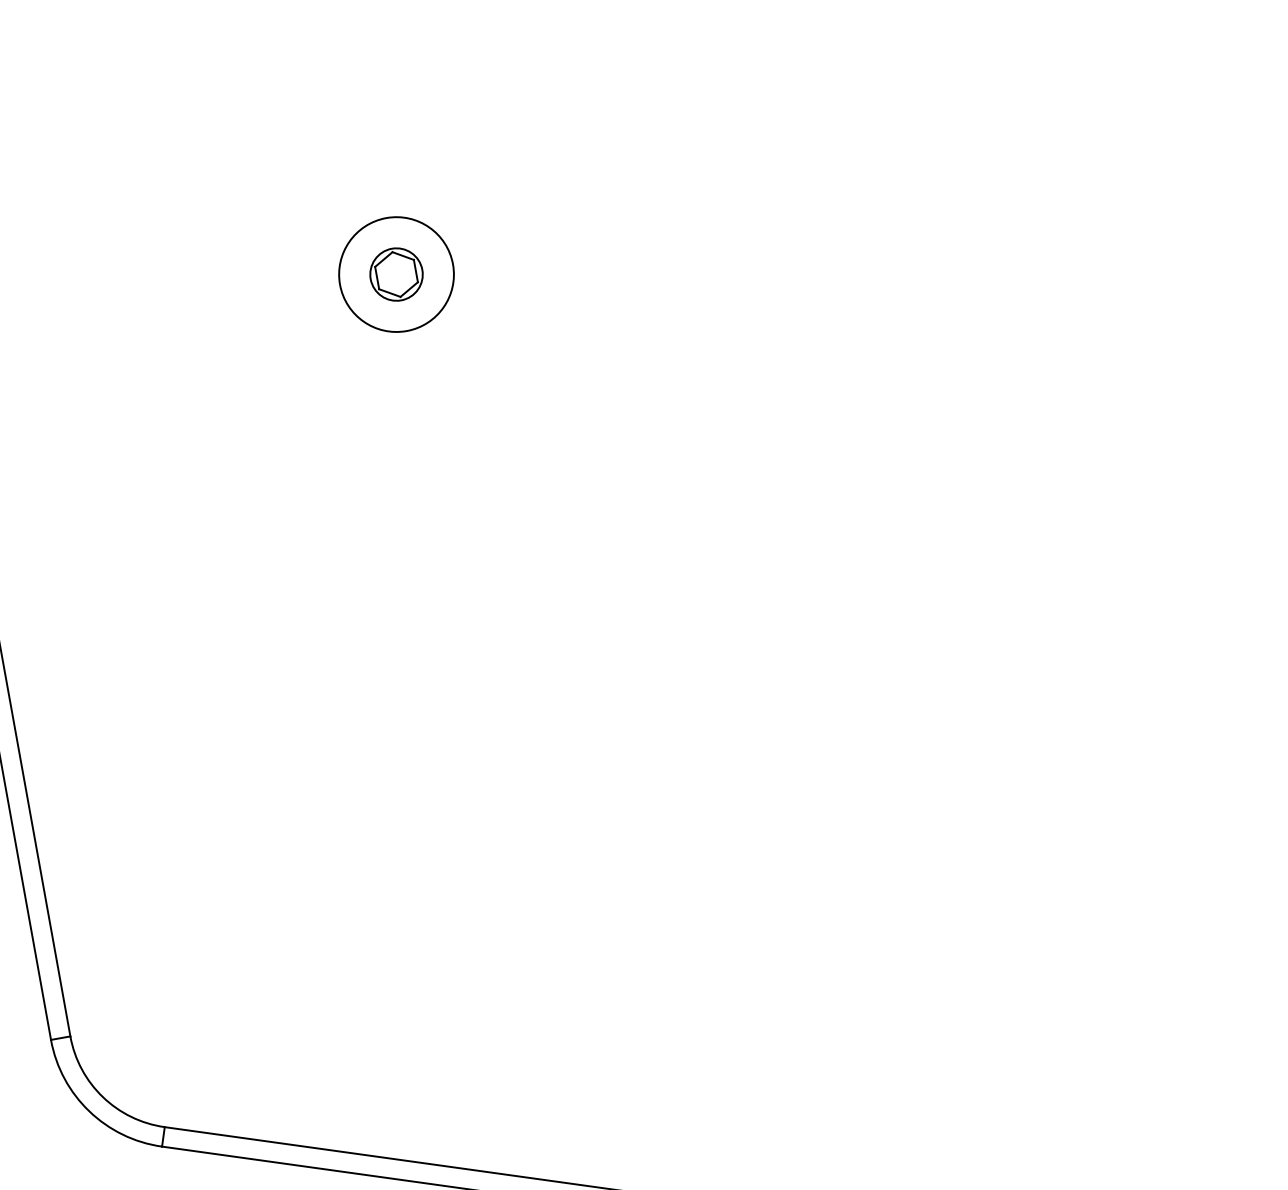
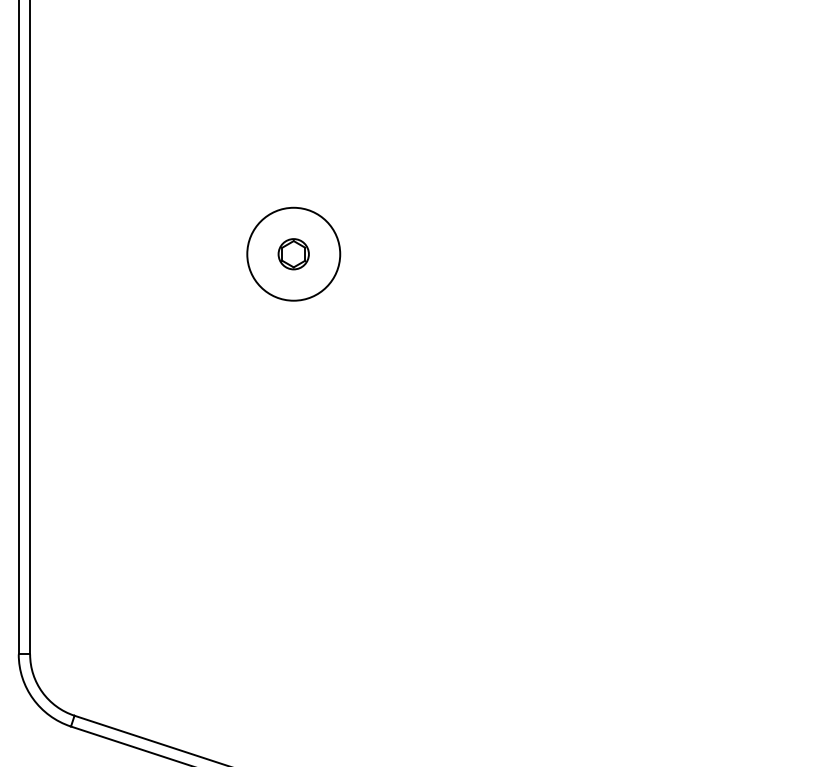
circle: (396, 275) -> (293, 254), size x1.4

